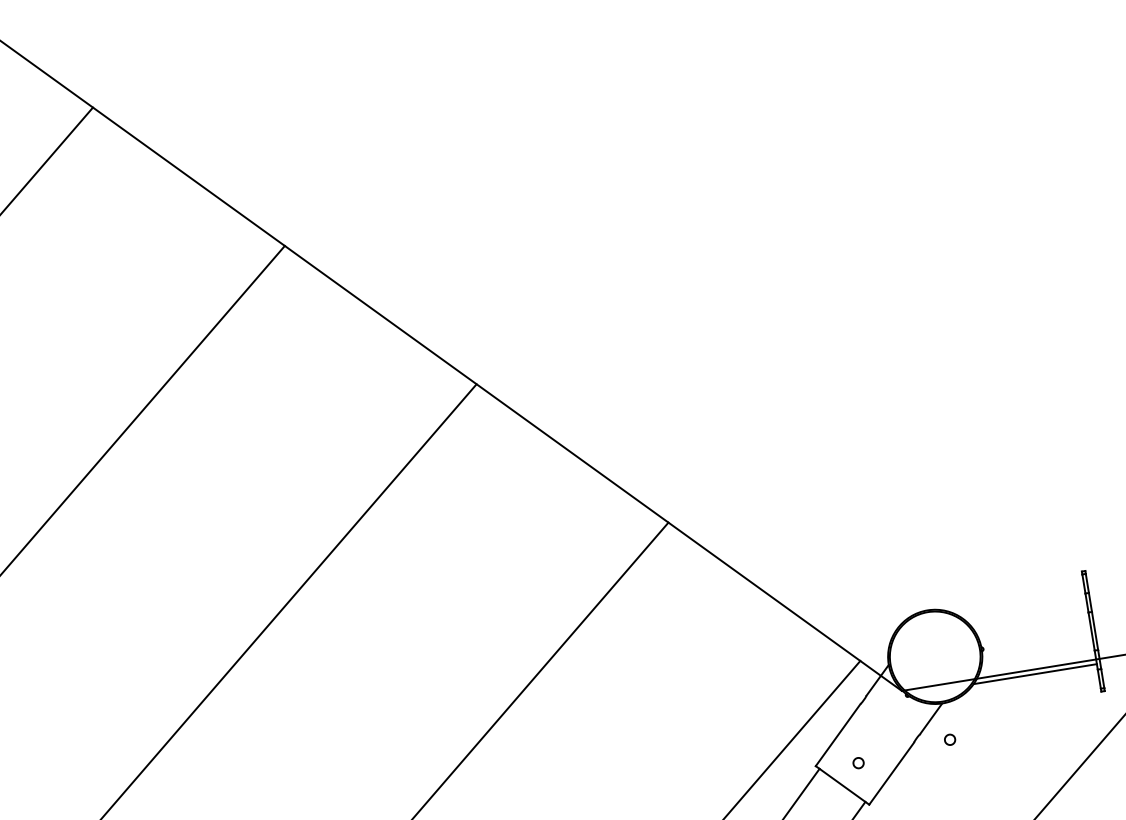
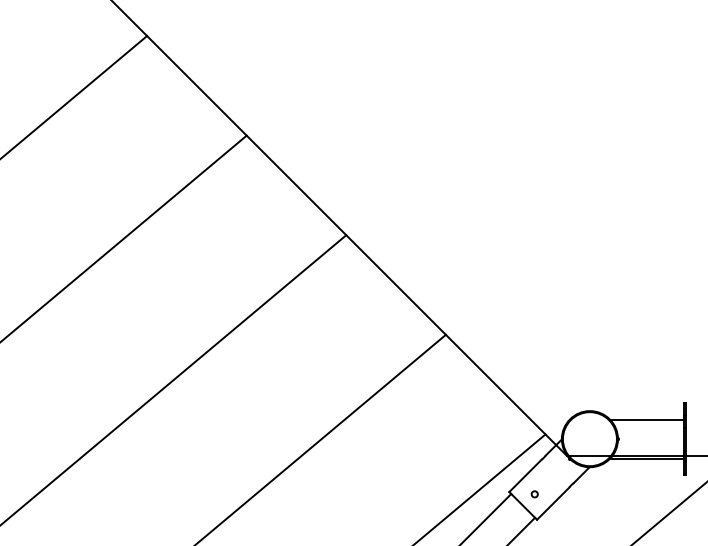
line: (1023, 609) -> (646, 419), added
part: (949, 740) -> (590, 489), removed

